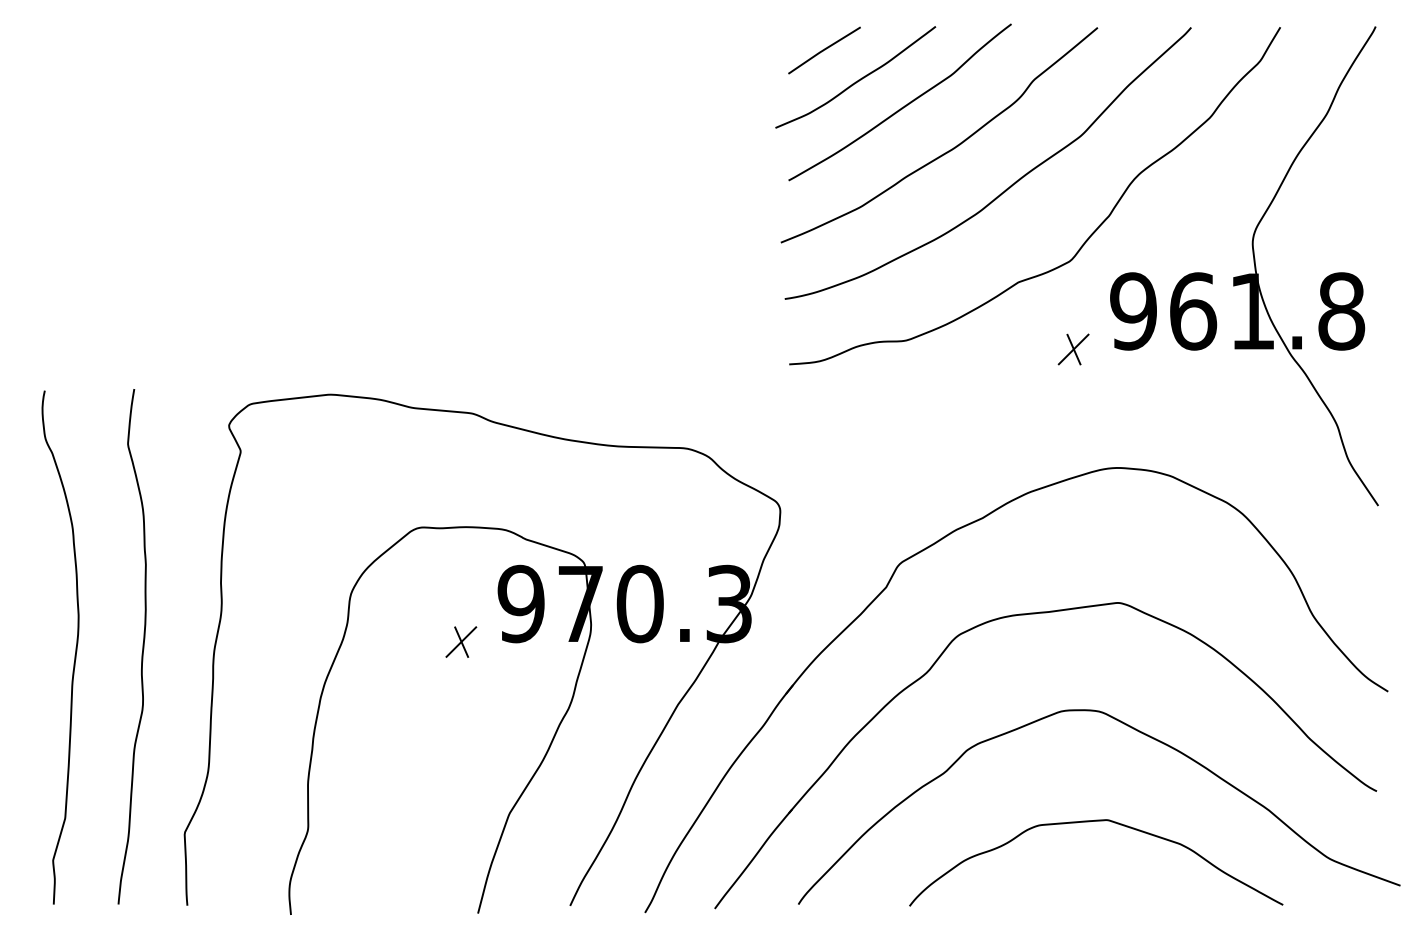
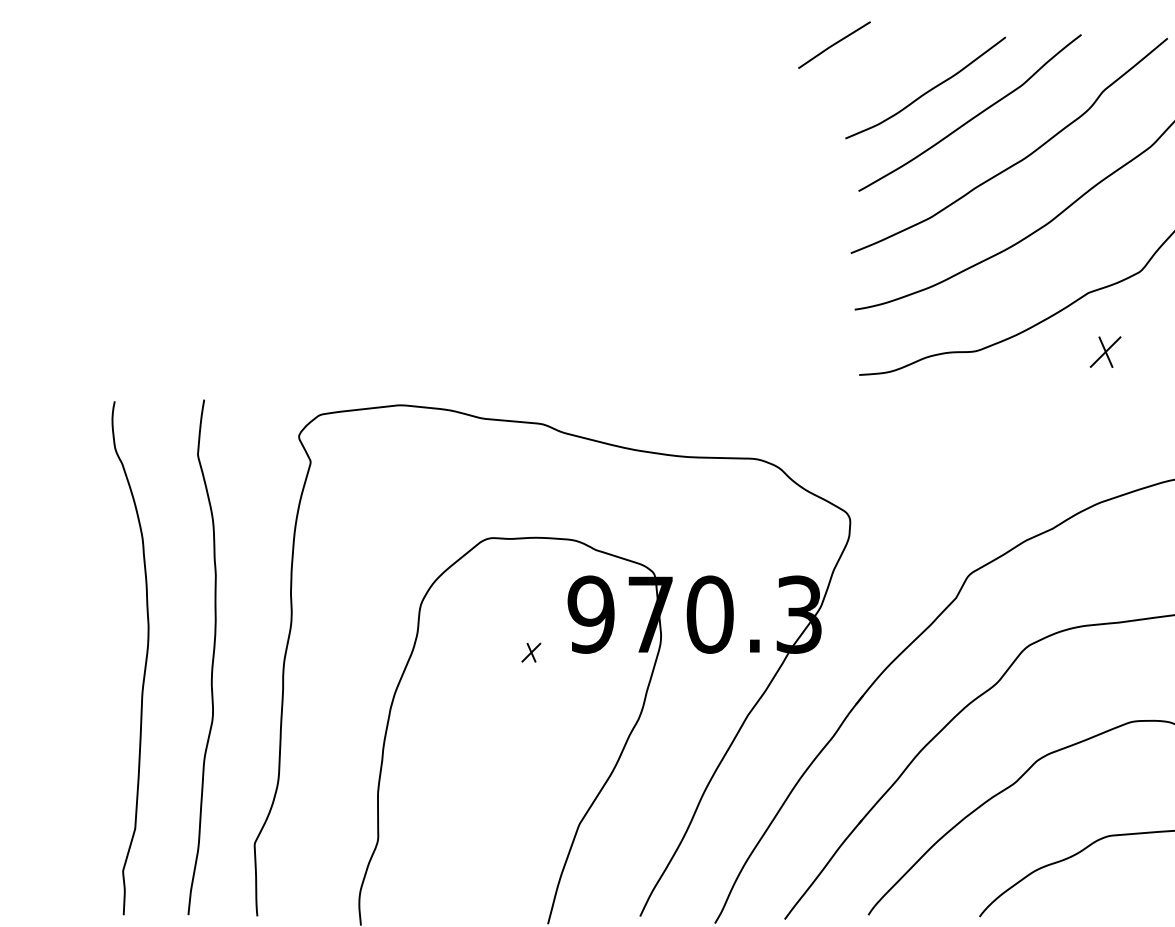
line: (824, 50) -> (834, 45), moved
part: (1073, 349) -> (1105, 352), moved
part: (461, 641) -> (531, 652), size x0.6

